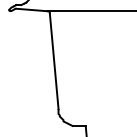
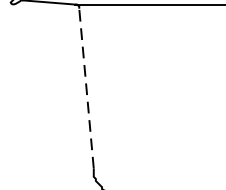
line: (54, 61) -> (87, 88), solid -> dashed

